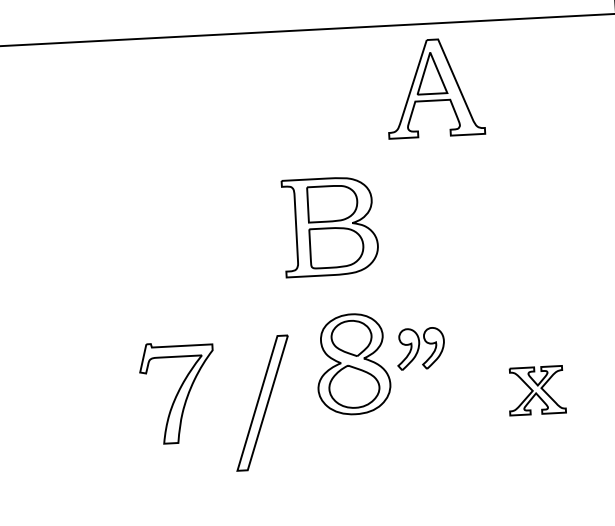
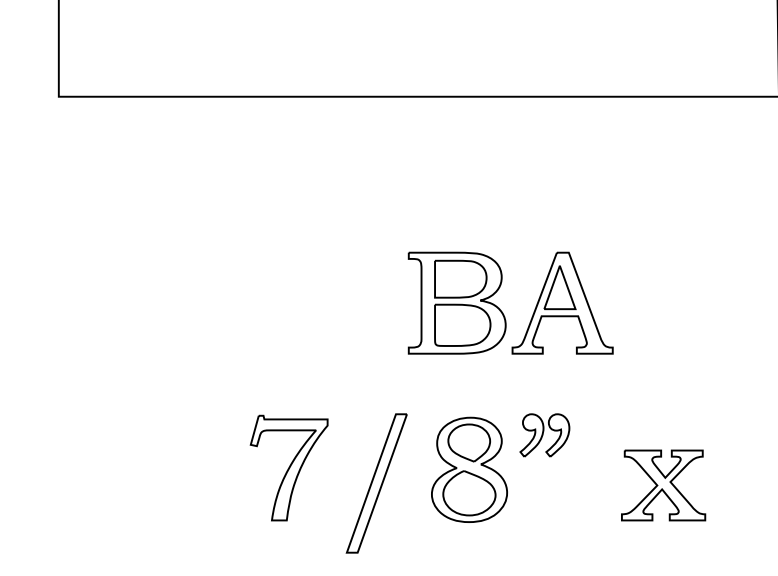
part: (434, 87) -> (562, 302), moved
part: (353, 363) -> (469, 469), moved
part: (536, 390) -> (663, 485), size x1.43

